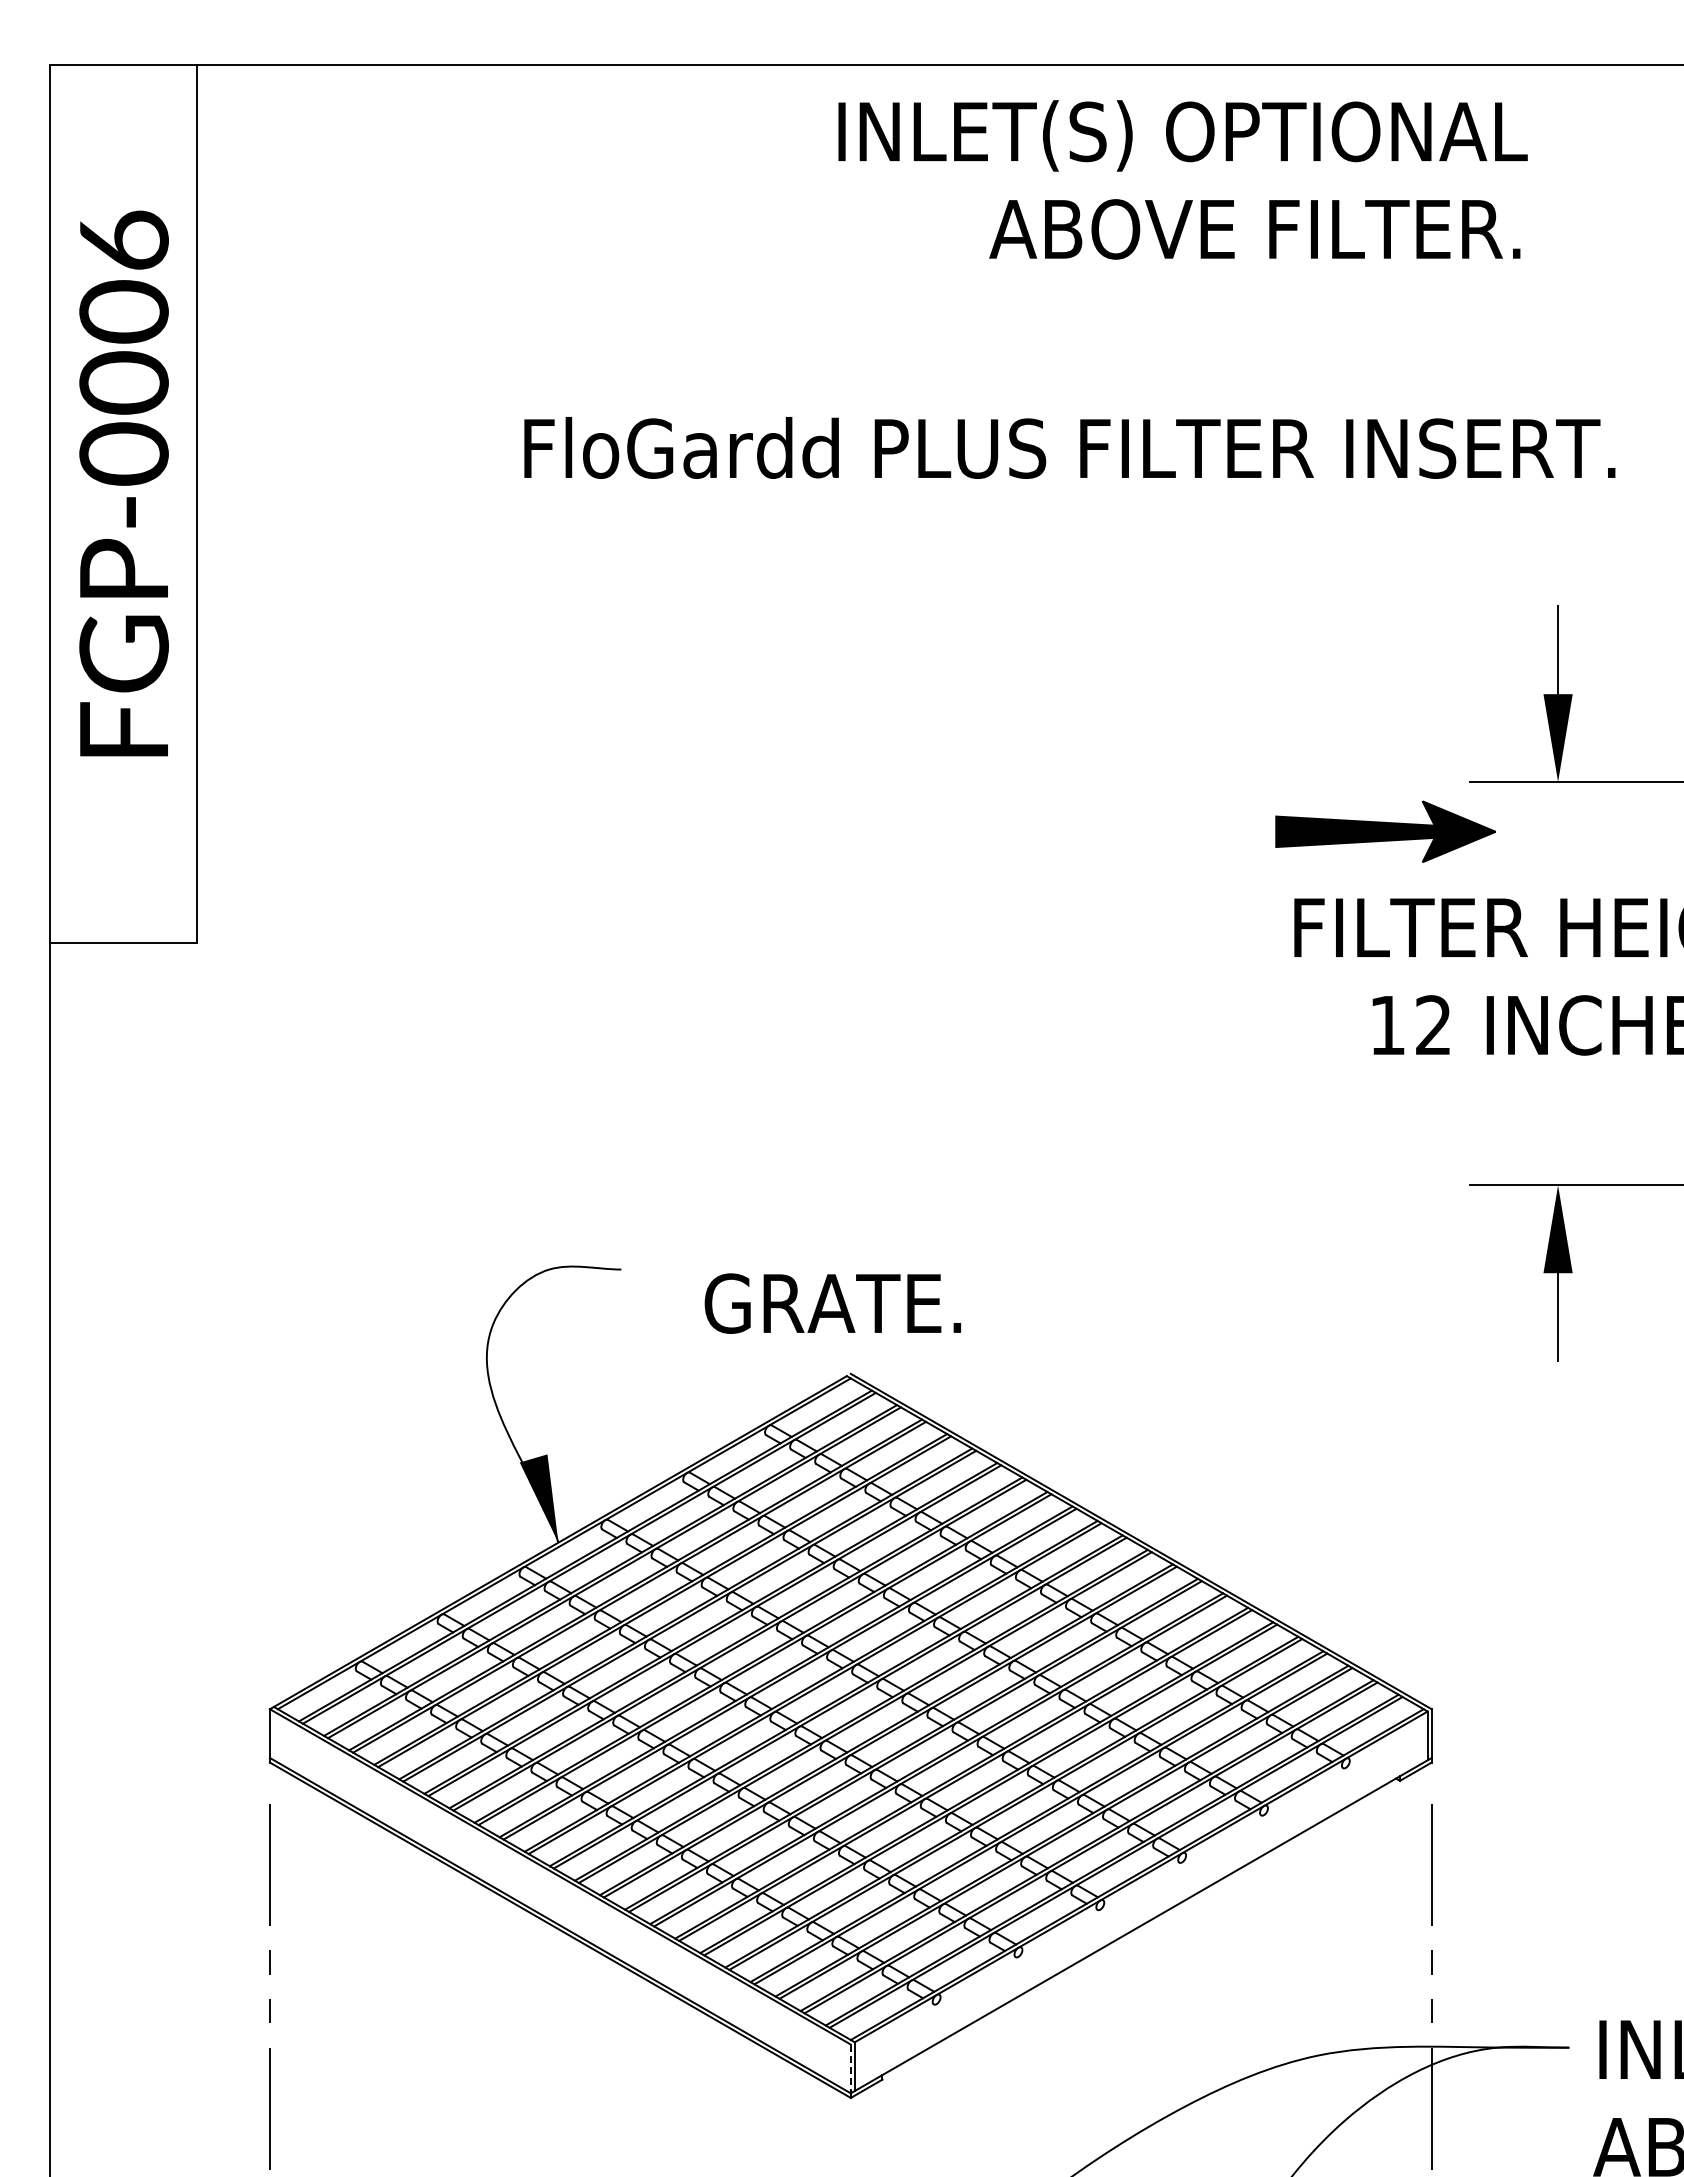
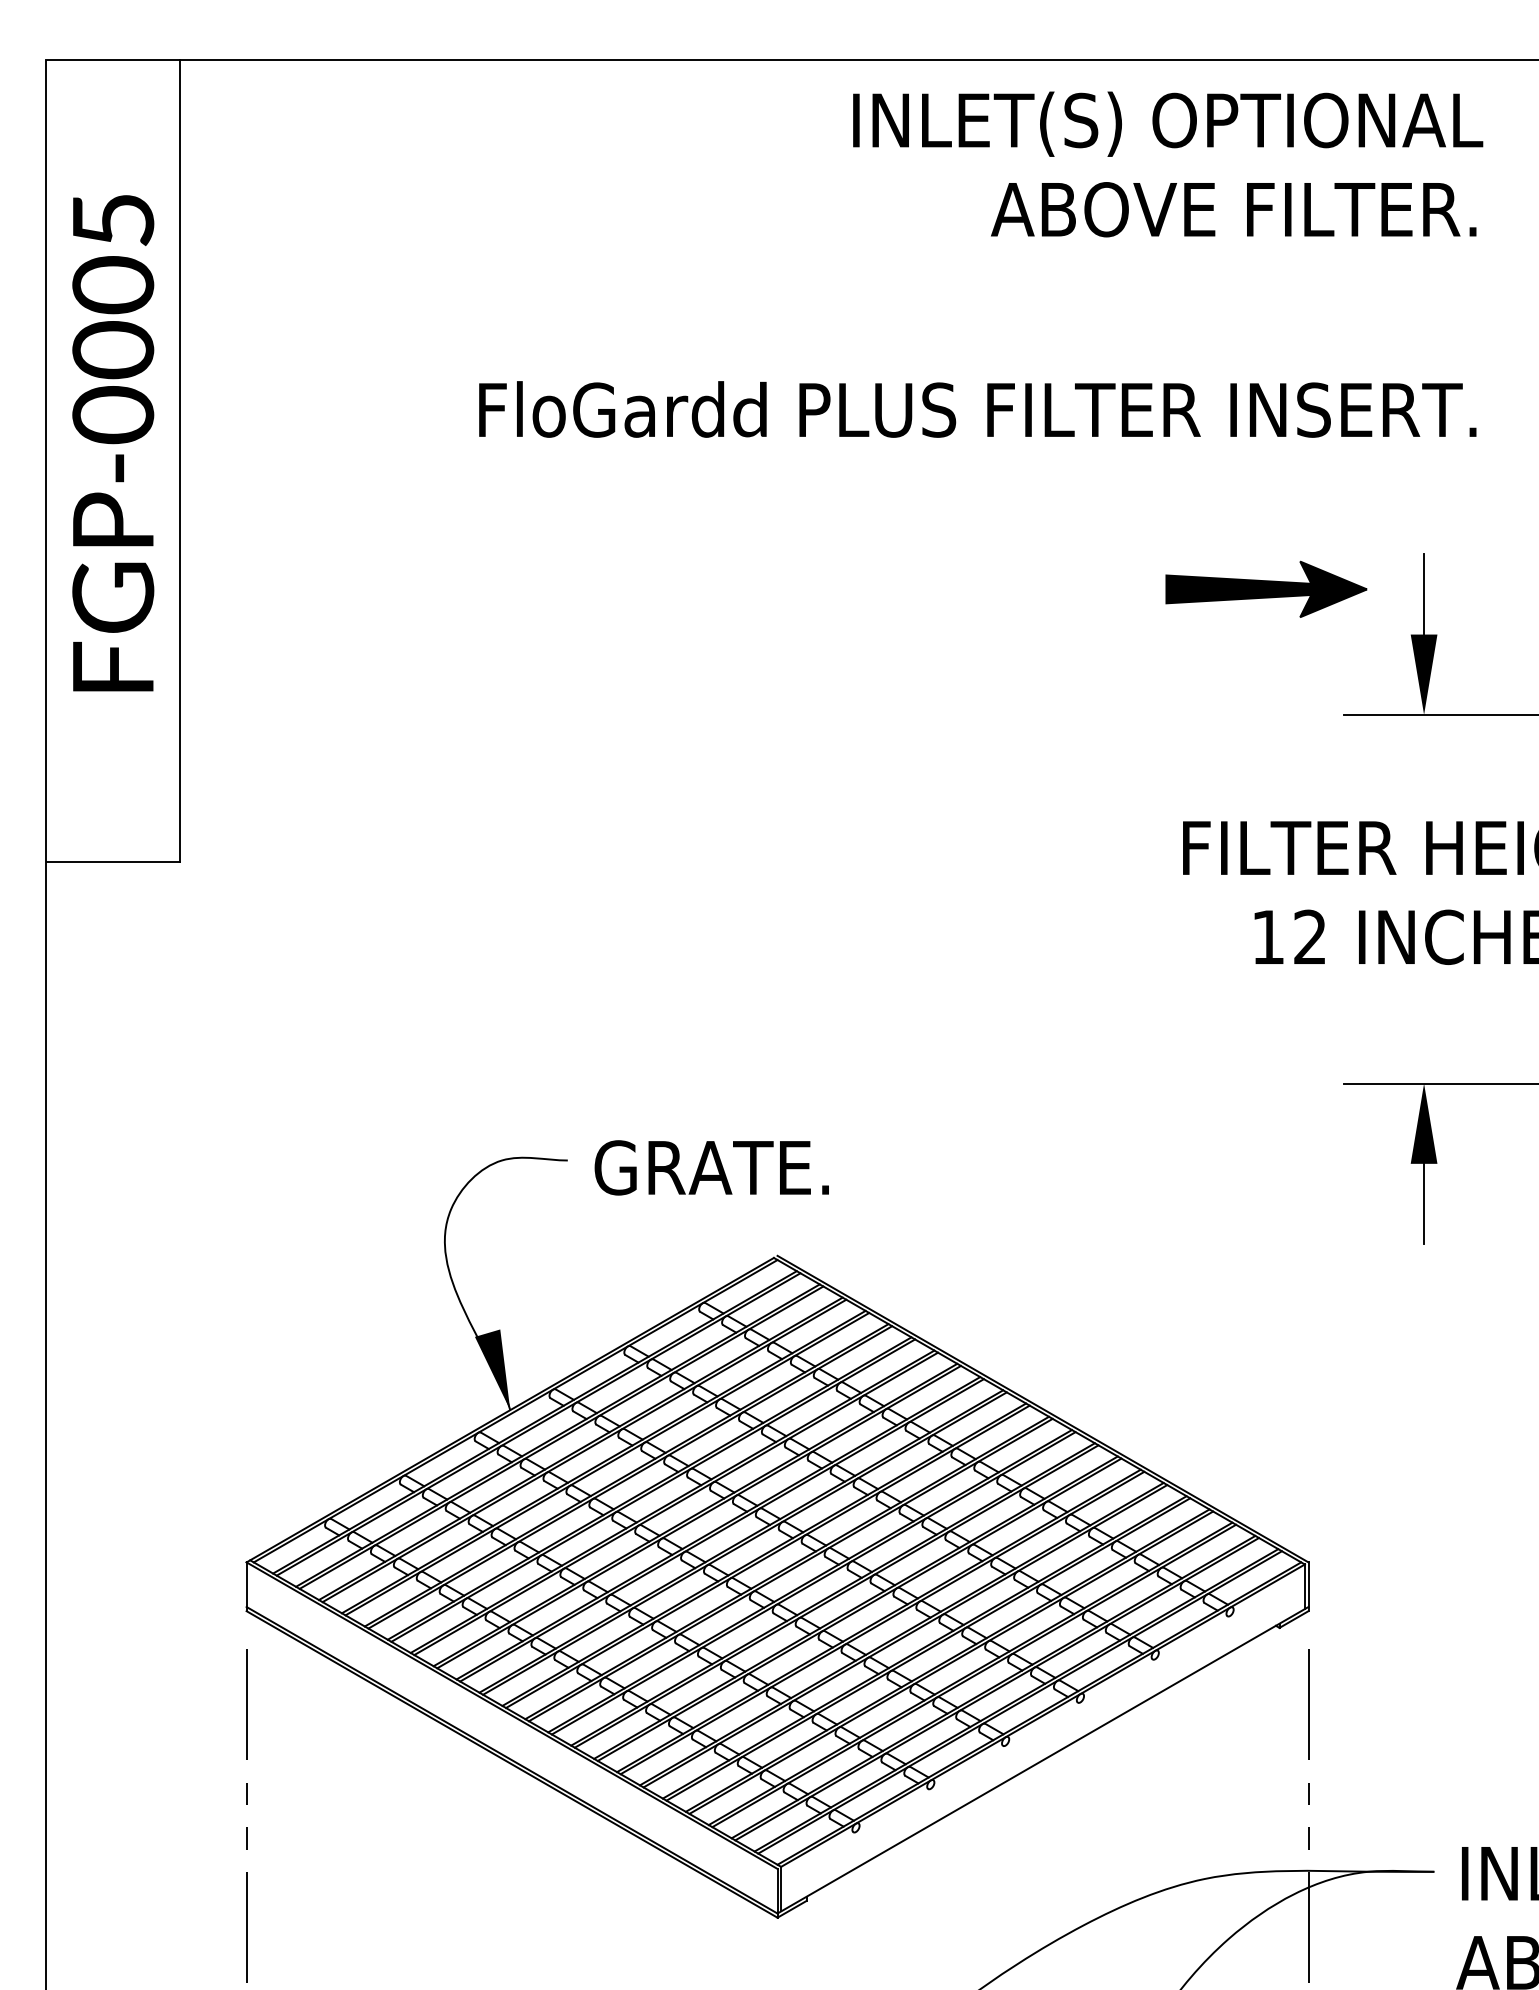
text: (1182, 179) -> (1167, 164), moved
text: (124, 239) -> (113, 218), FGP-0006 -> FGP-0005
part: (1385, 831) -> (1266, 589), moved
text: (832, 1303) -> (711, 1167), moved
line: (850, 2069) -> (777, 1891), dashed -> solid

